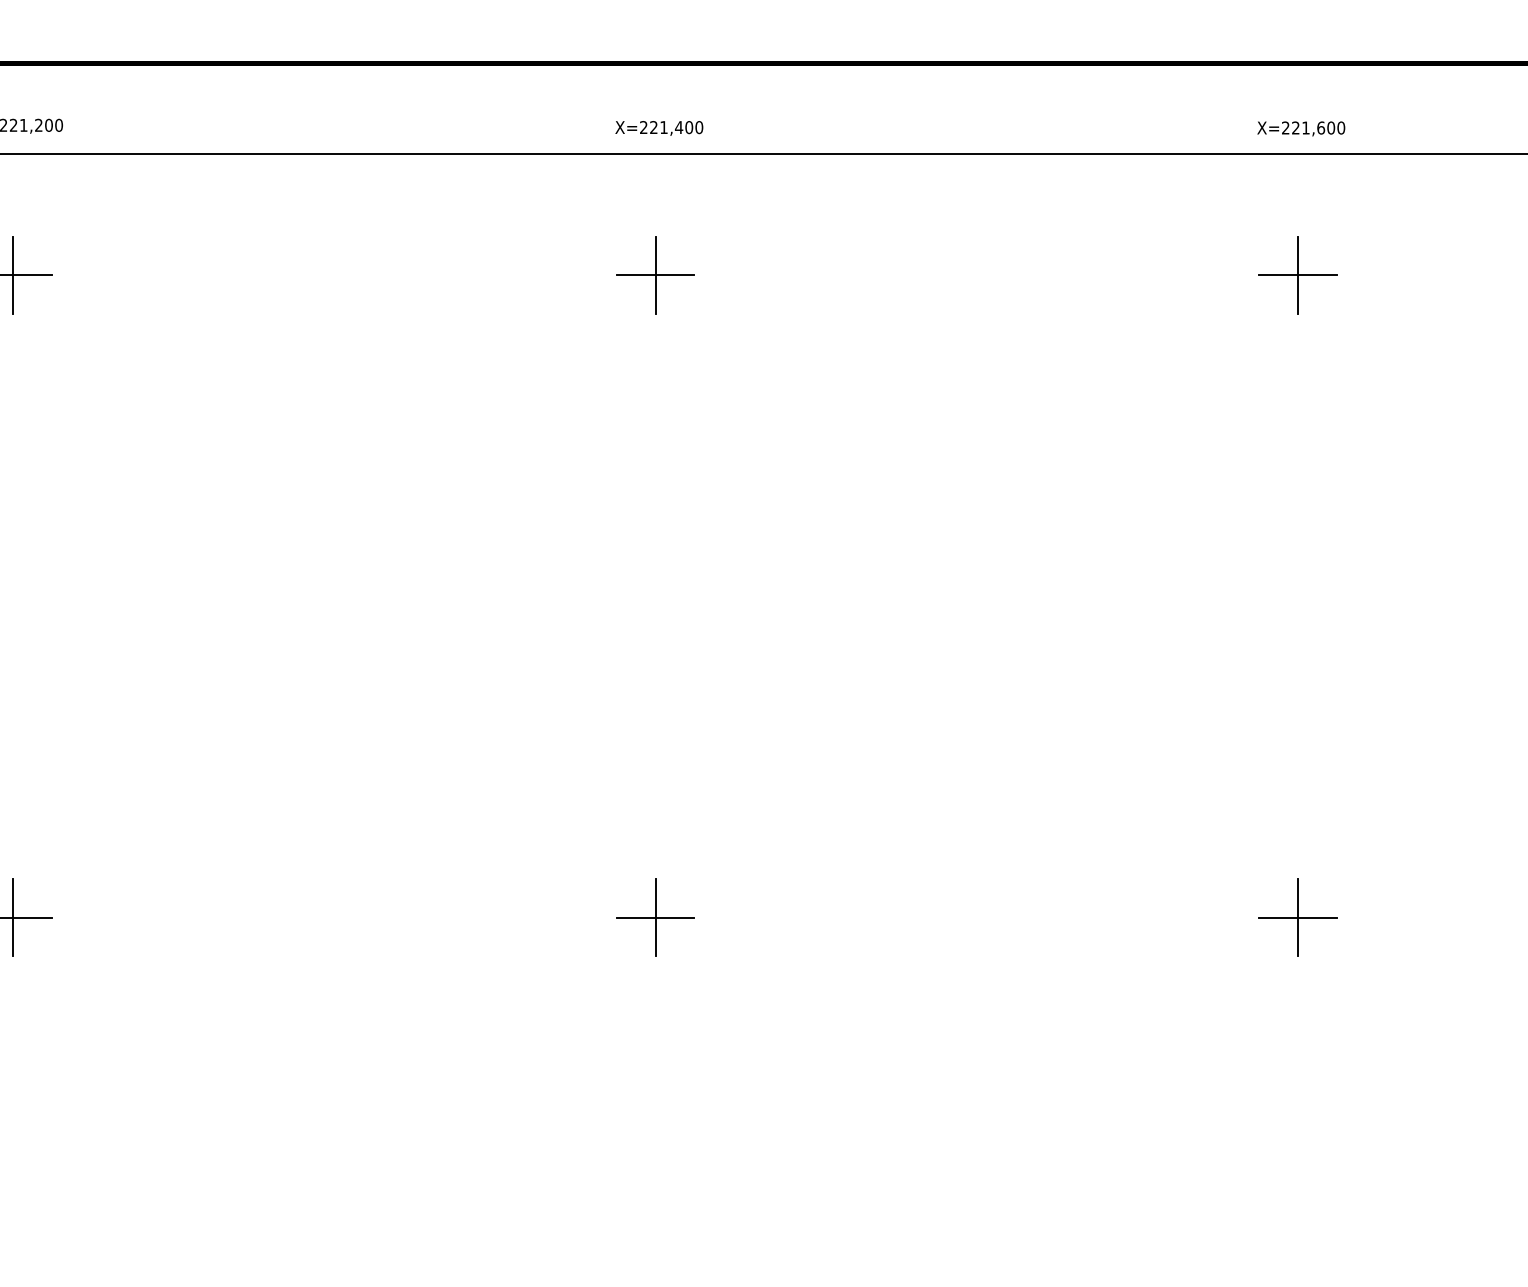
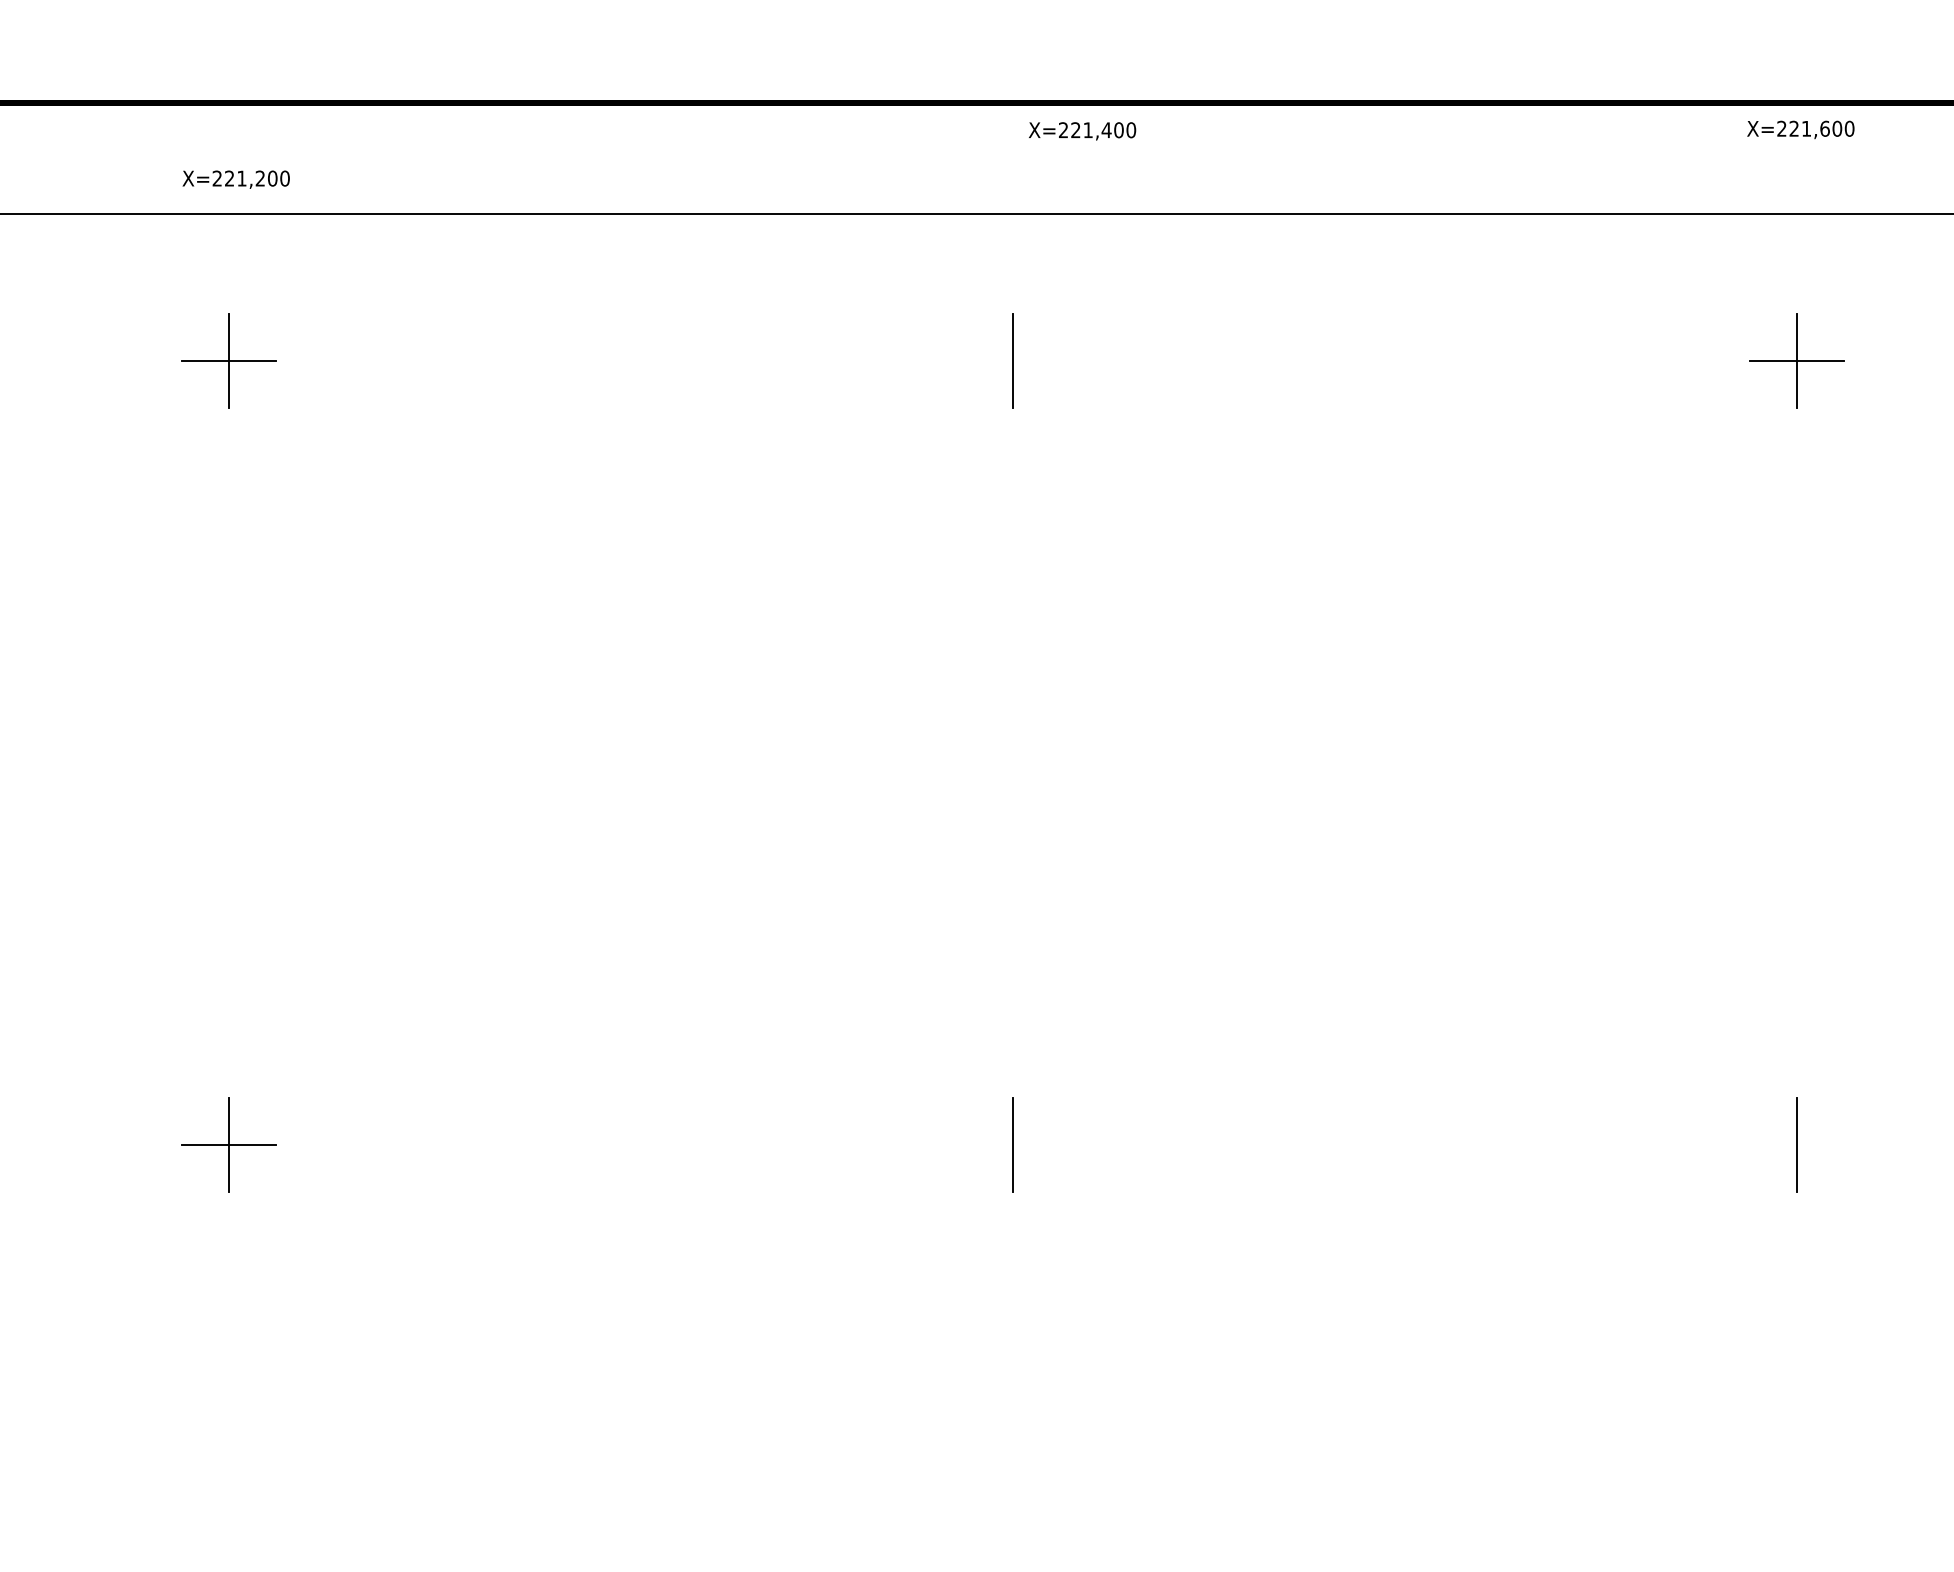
text: (659, 128) -> (1082, 131), moved
text: (1300, 128) -> (1800, 129), moved
line: (655, 275) -> (1012, 361), removed
line: (655, 917) -> (1012, 1145), removed
line: (1297, 917) -> (1796, 1145), removed

